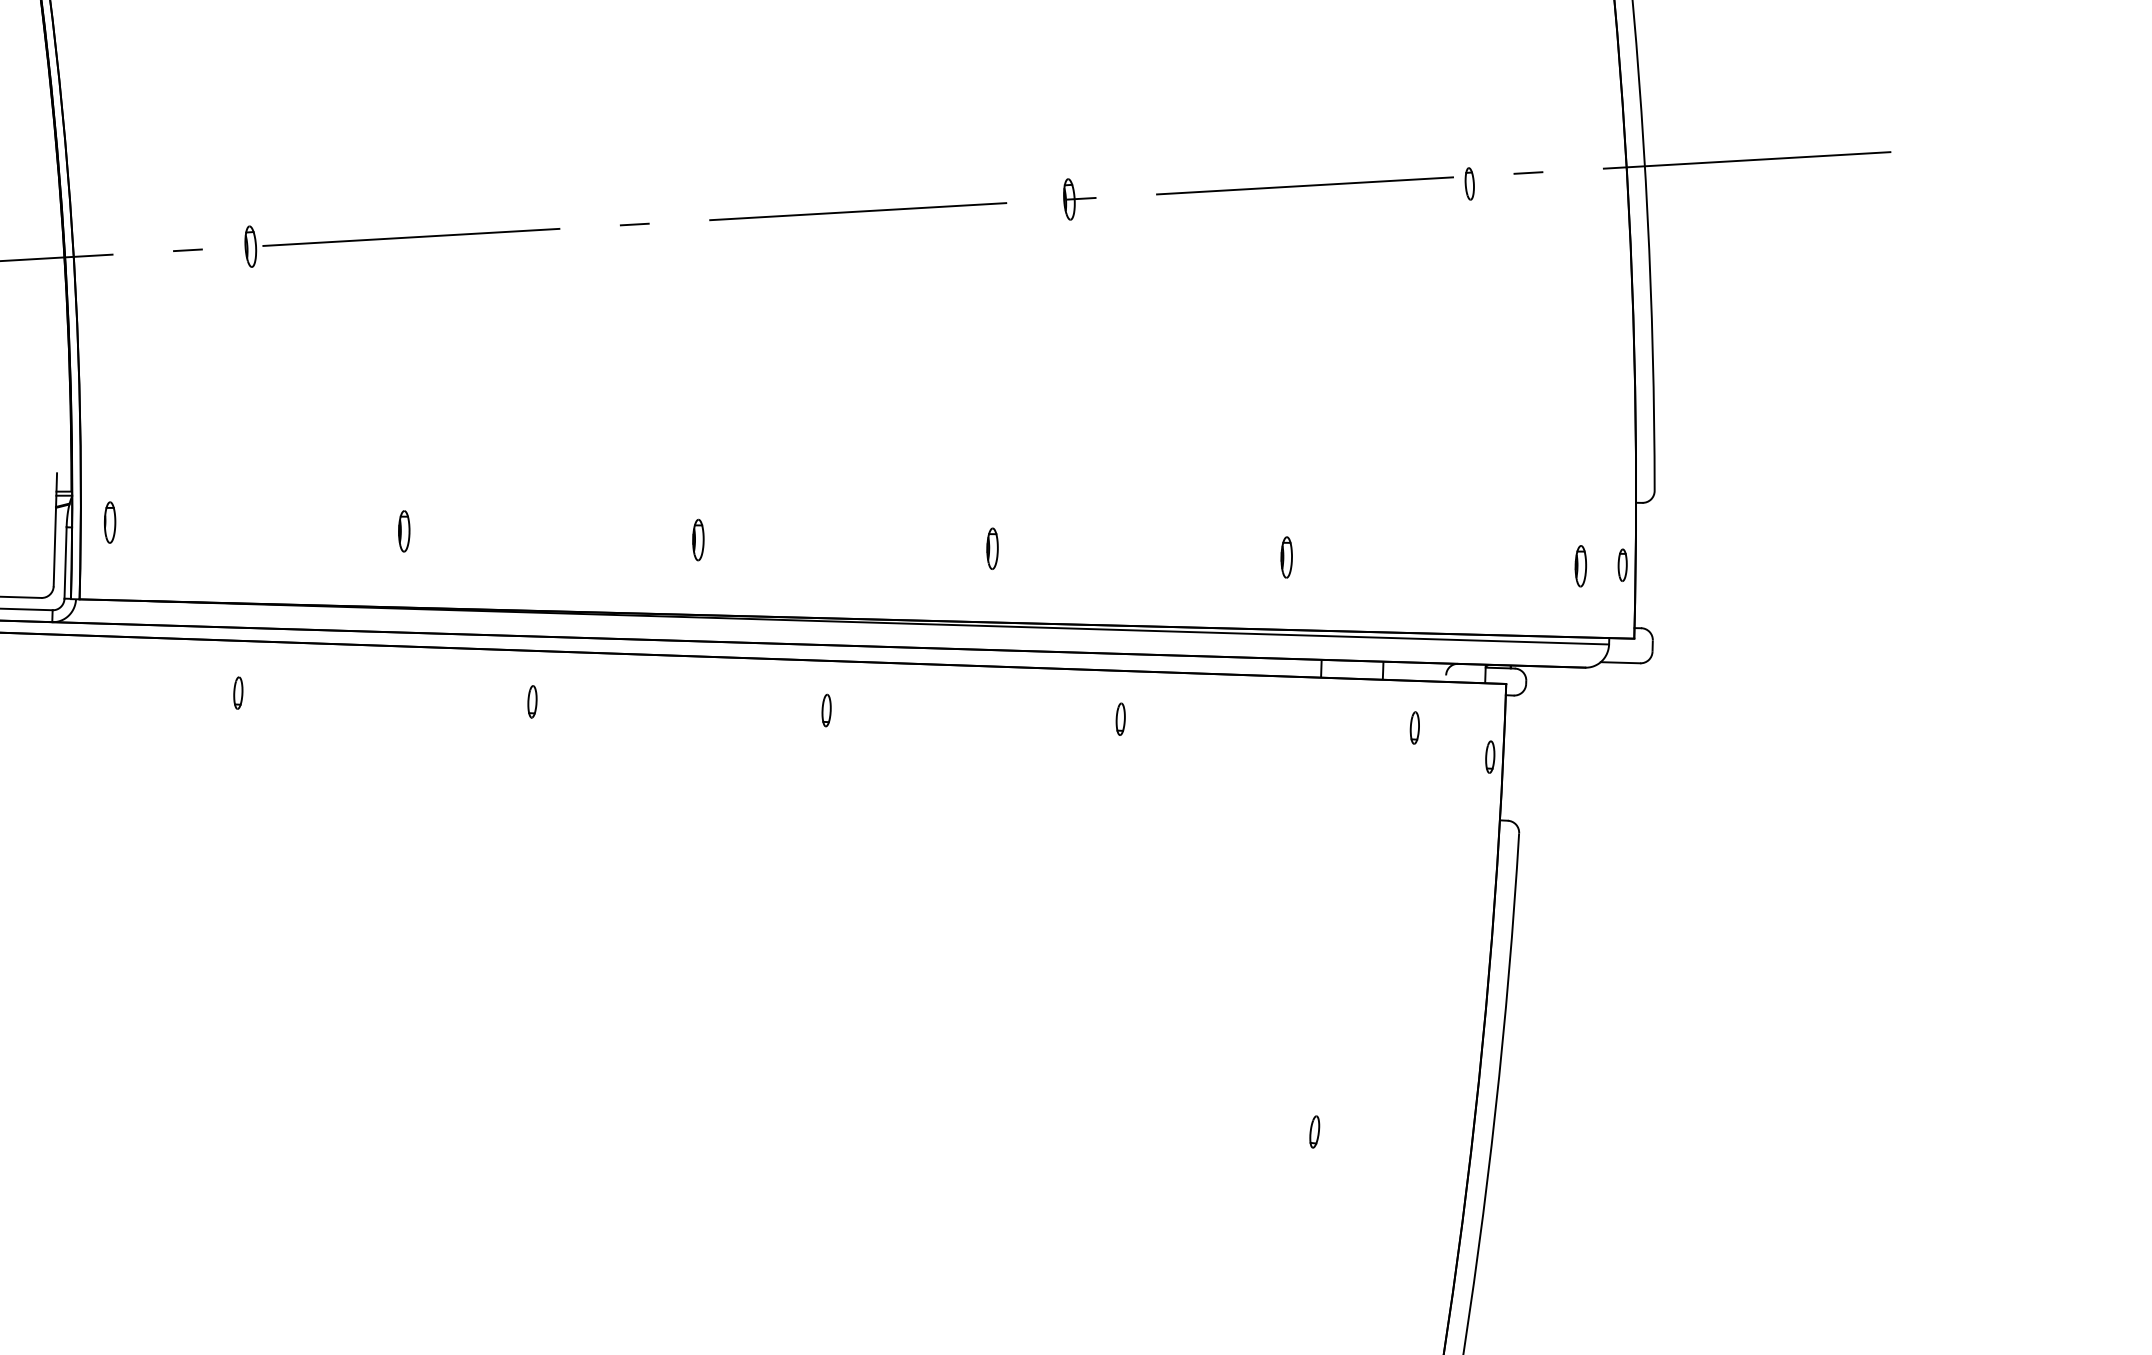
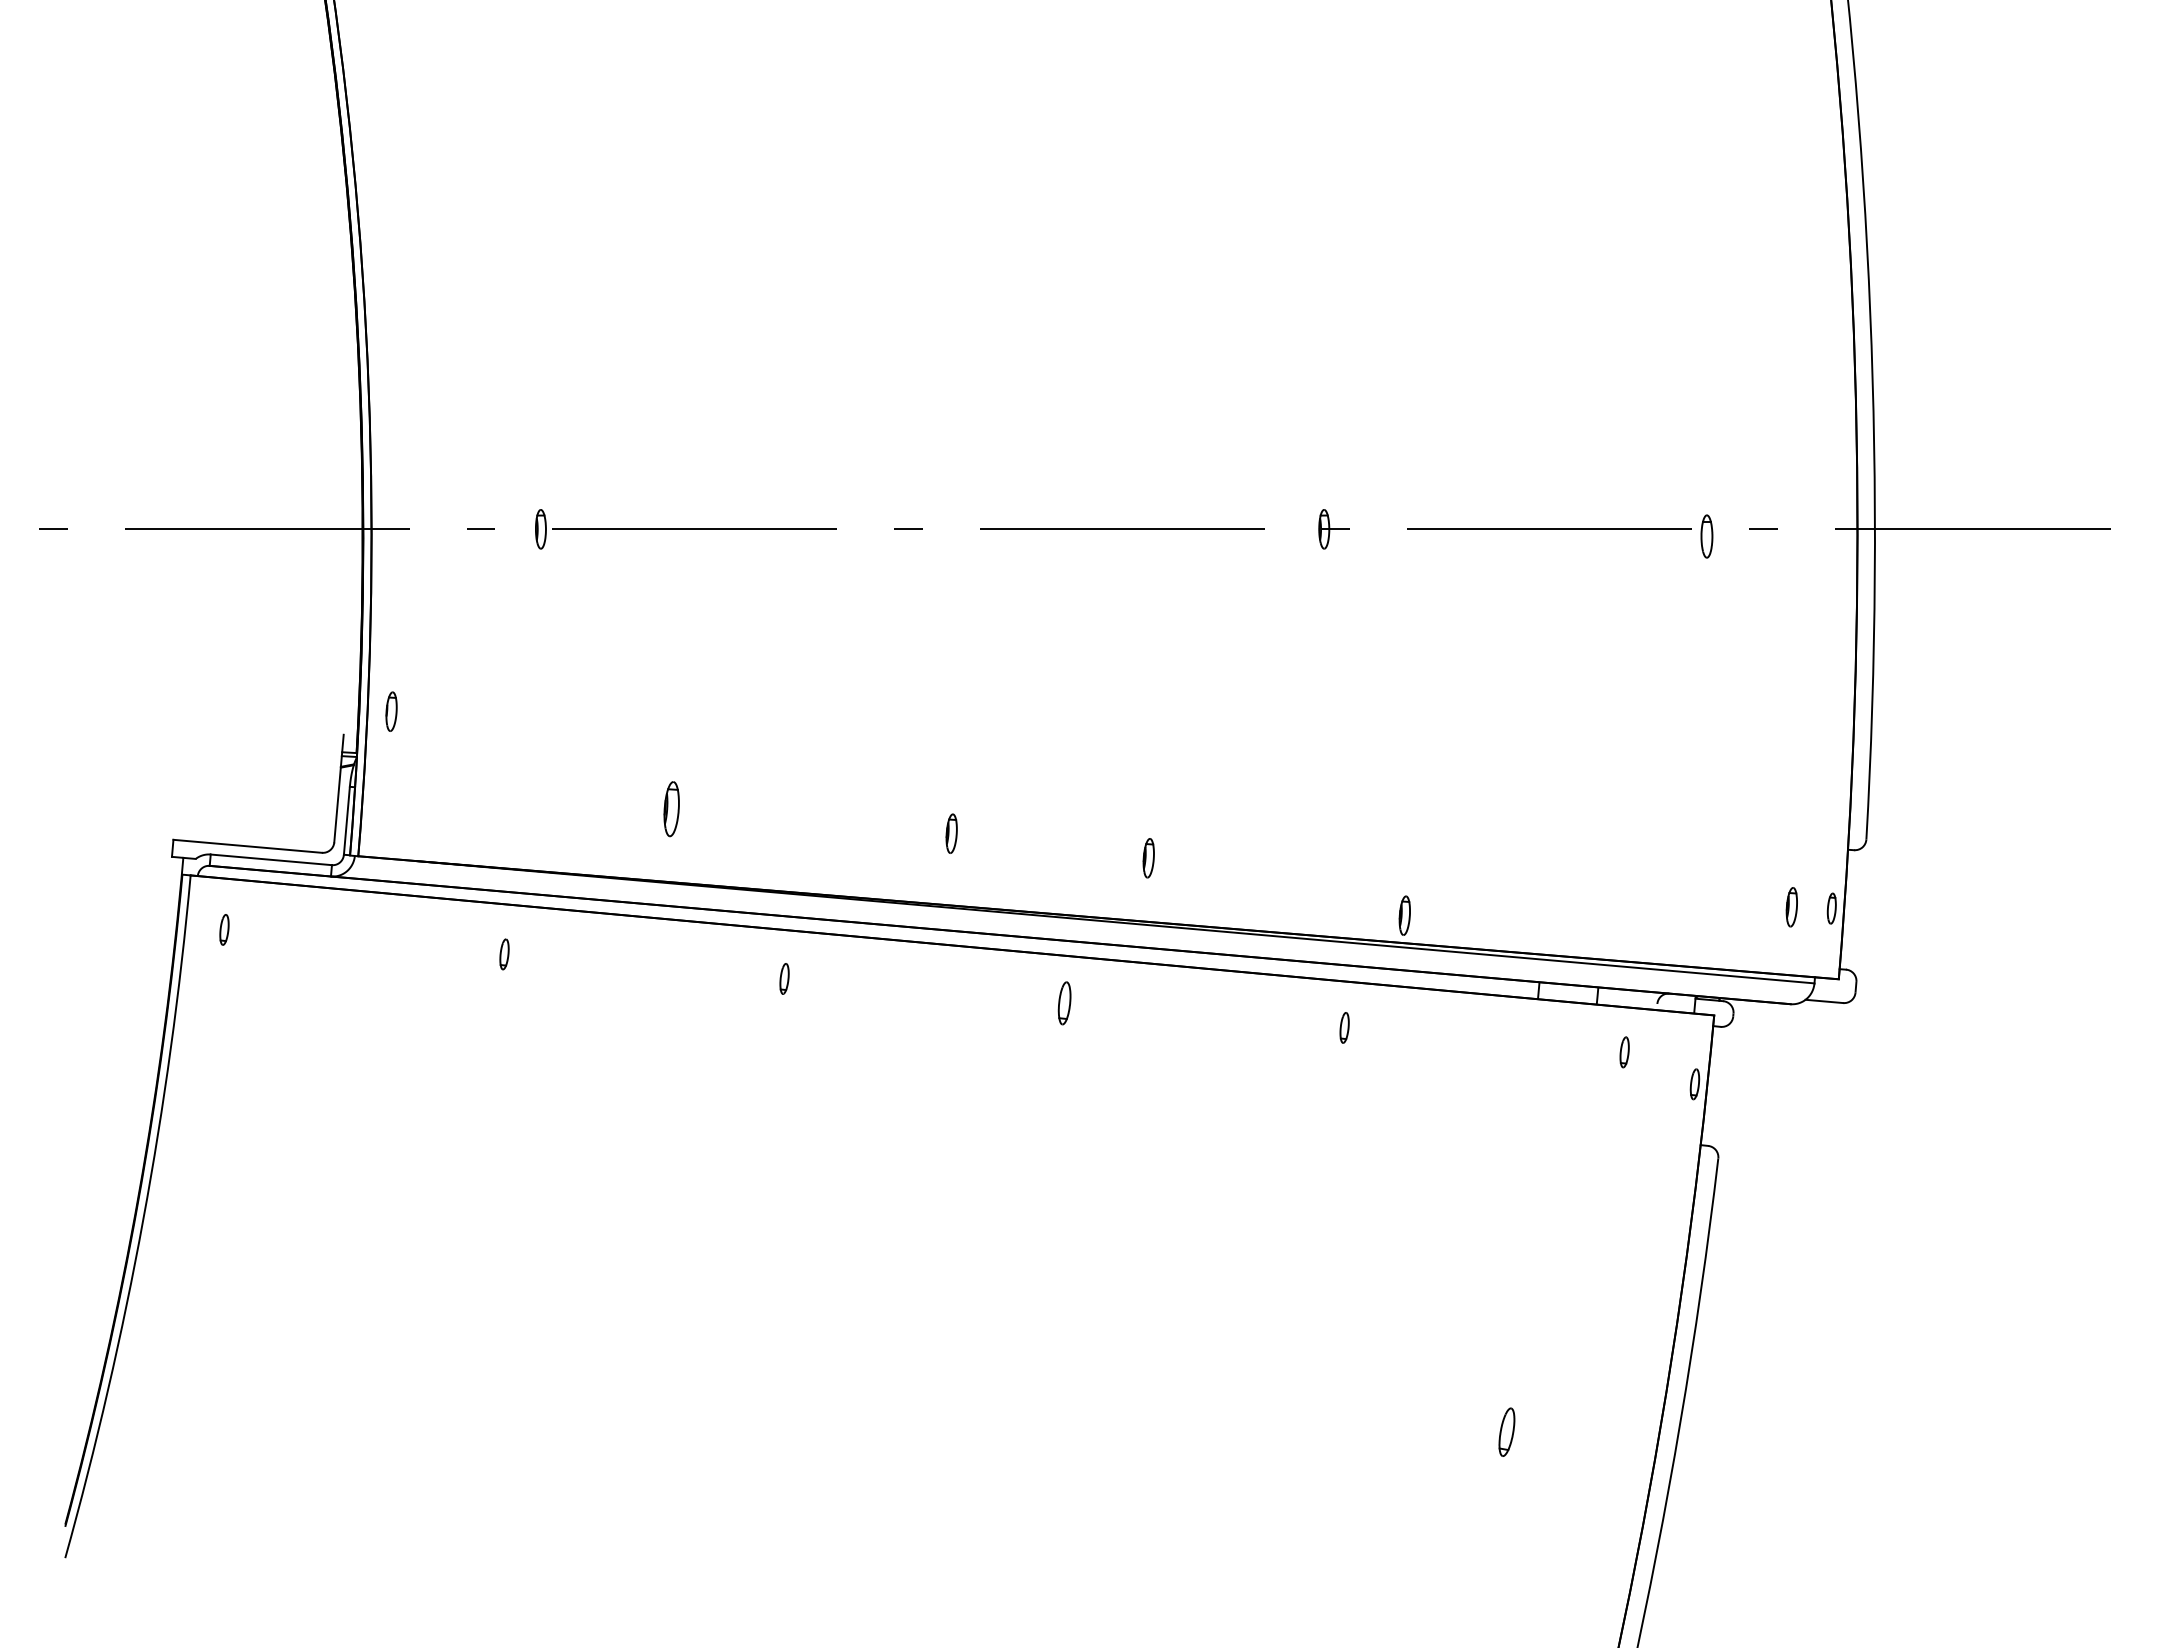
part: (1469, 183) -> (1706, 536), size x1.4
part: (109, 522) -> (391, 711), moved
part: (404, 531) -> (671, 809), size x1.4
part: (992, 549) -> (1148, 858), moved
part: (1286, 557) -> (1404, 915), moved
part: (826, 710) -> (1064, 1003), size x1.4
part: (1314, 1131) -> (1506, 1431), size x1.6

